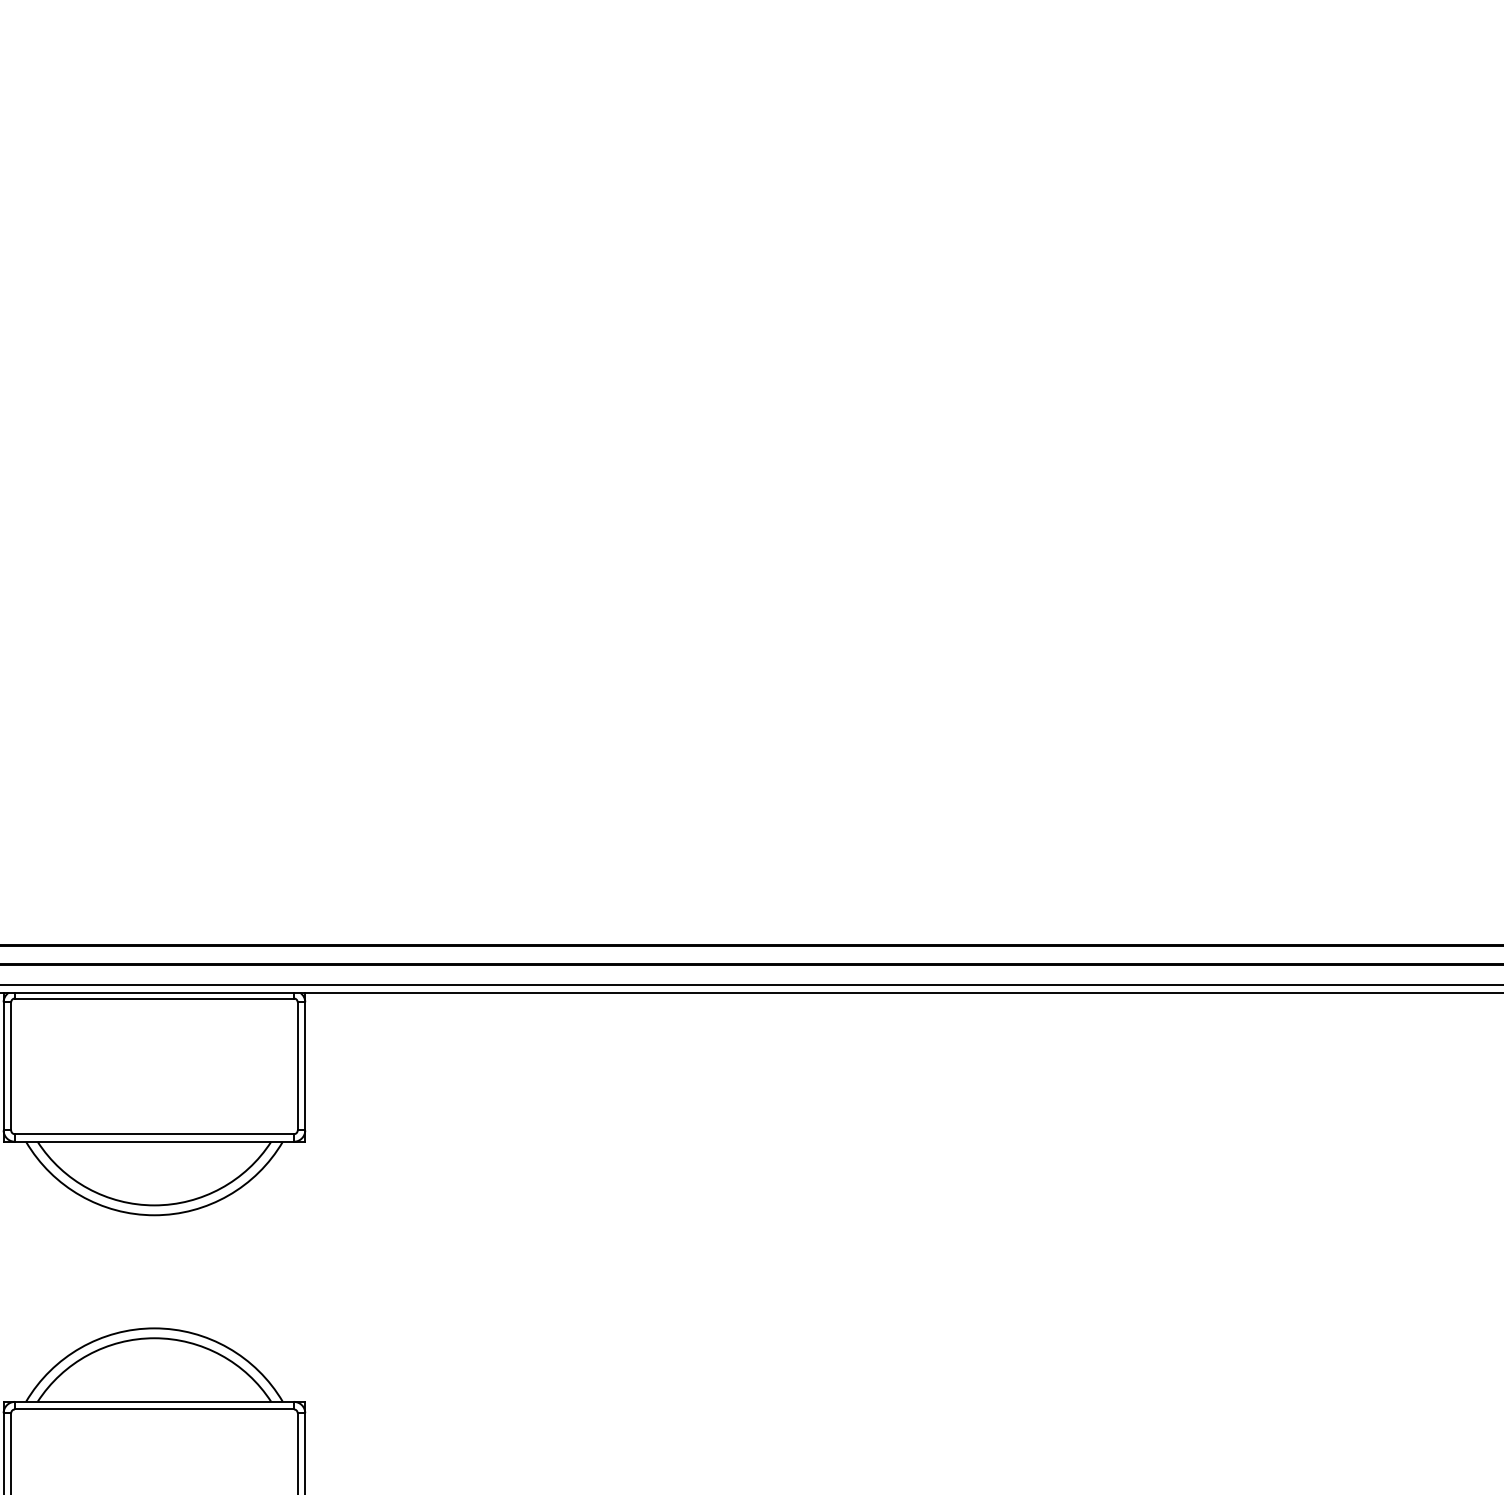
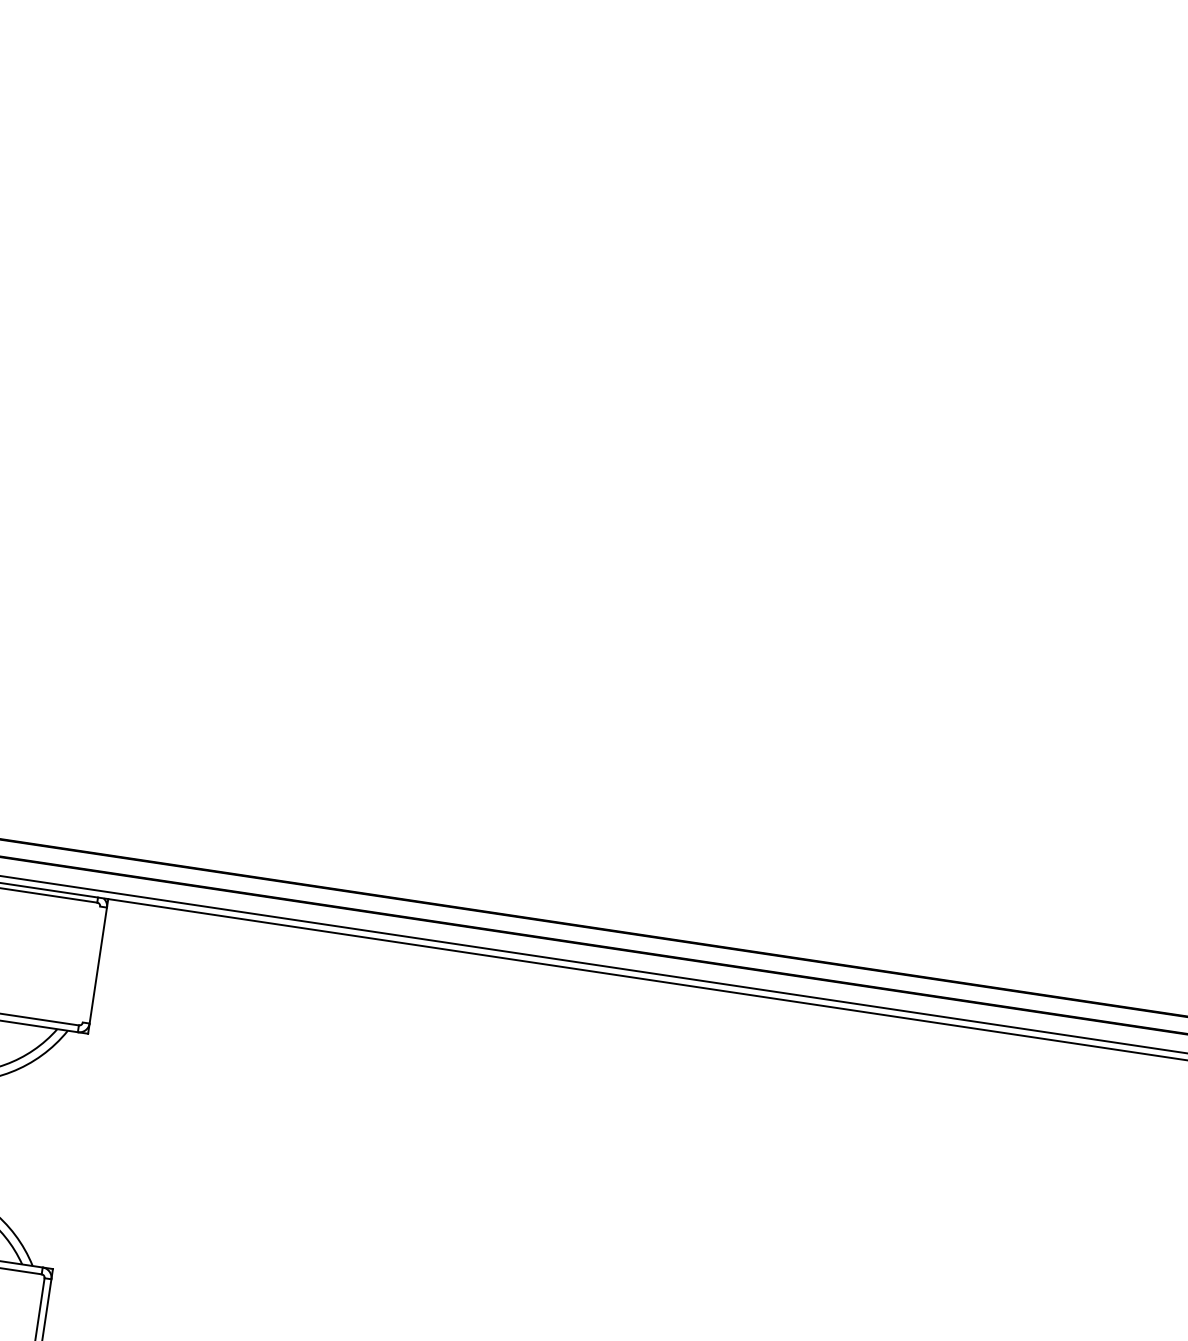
line: (297, 1066) -> (91, 964), removed

